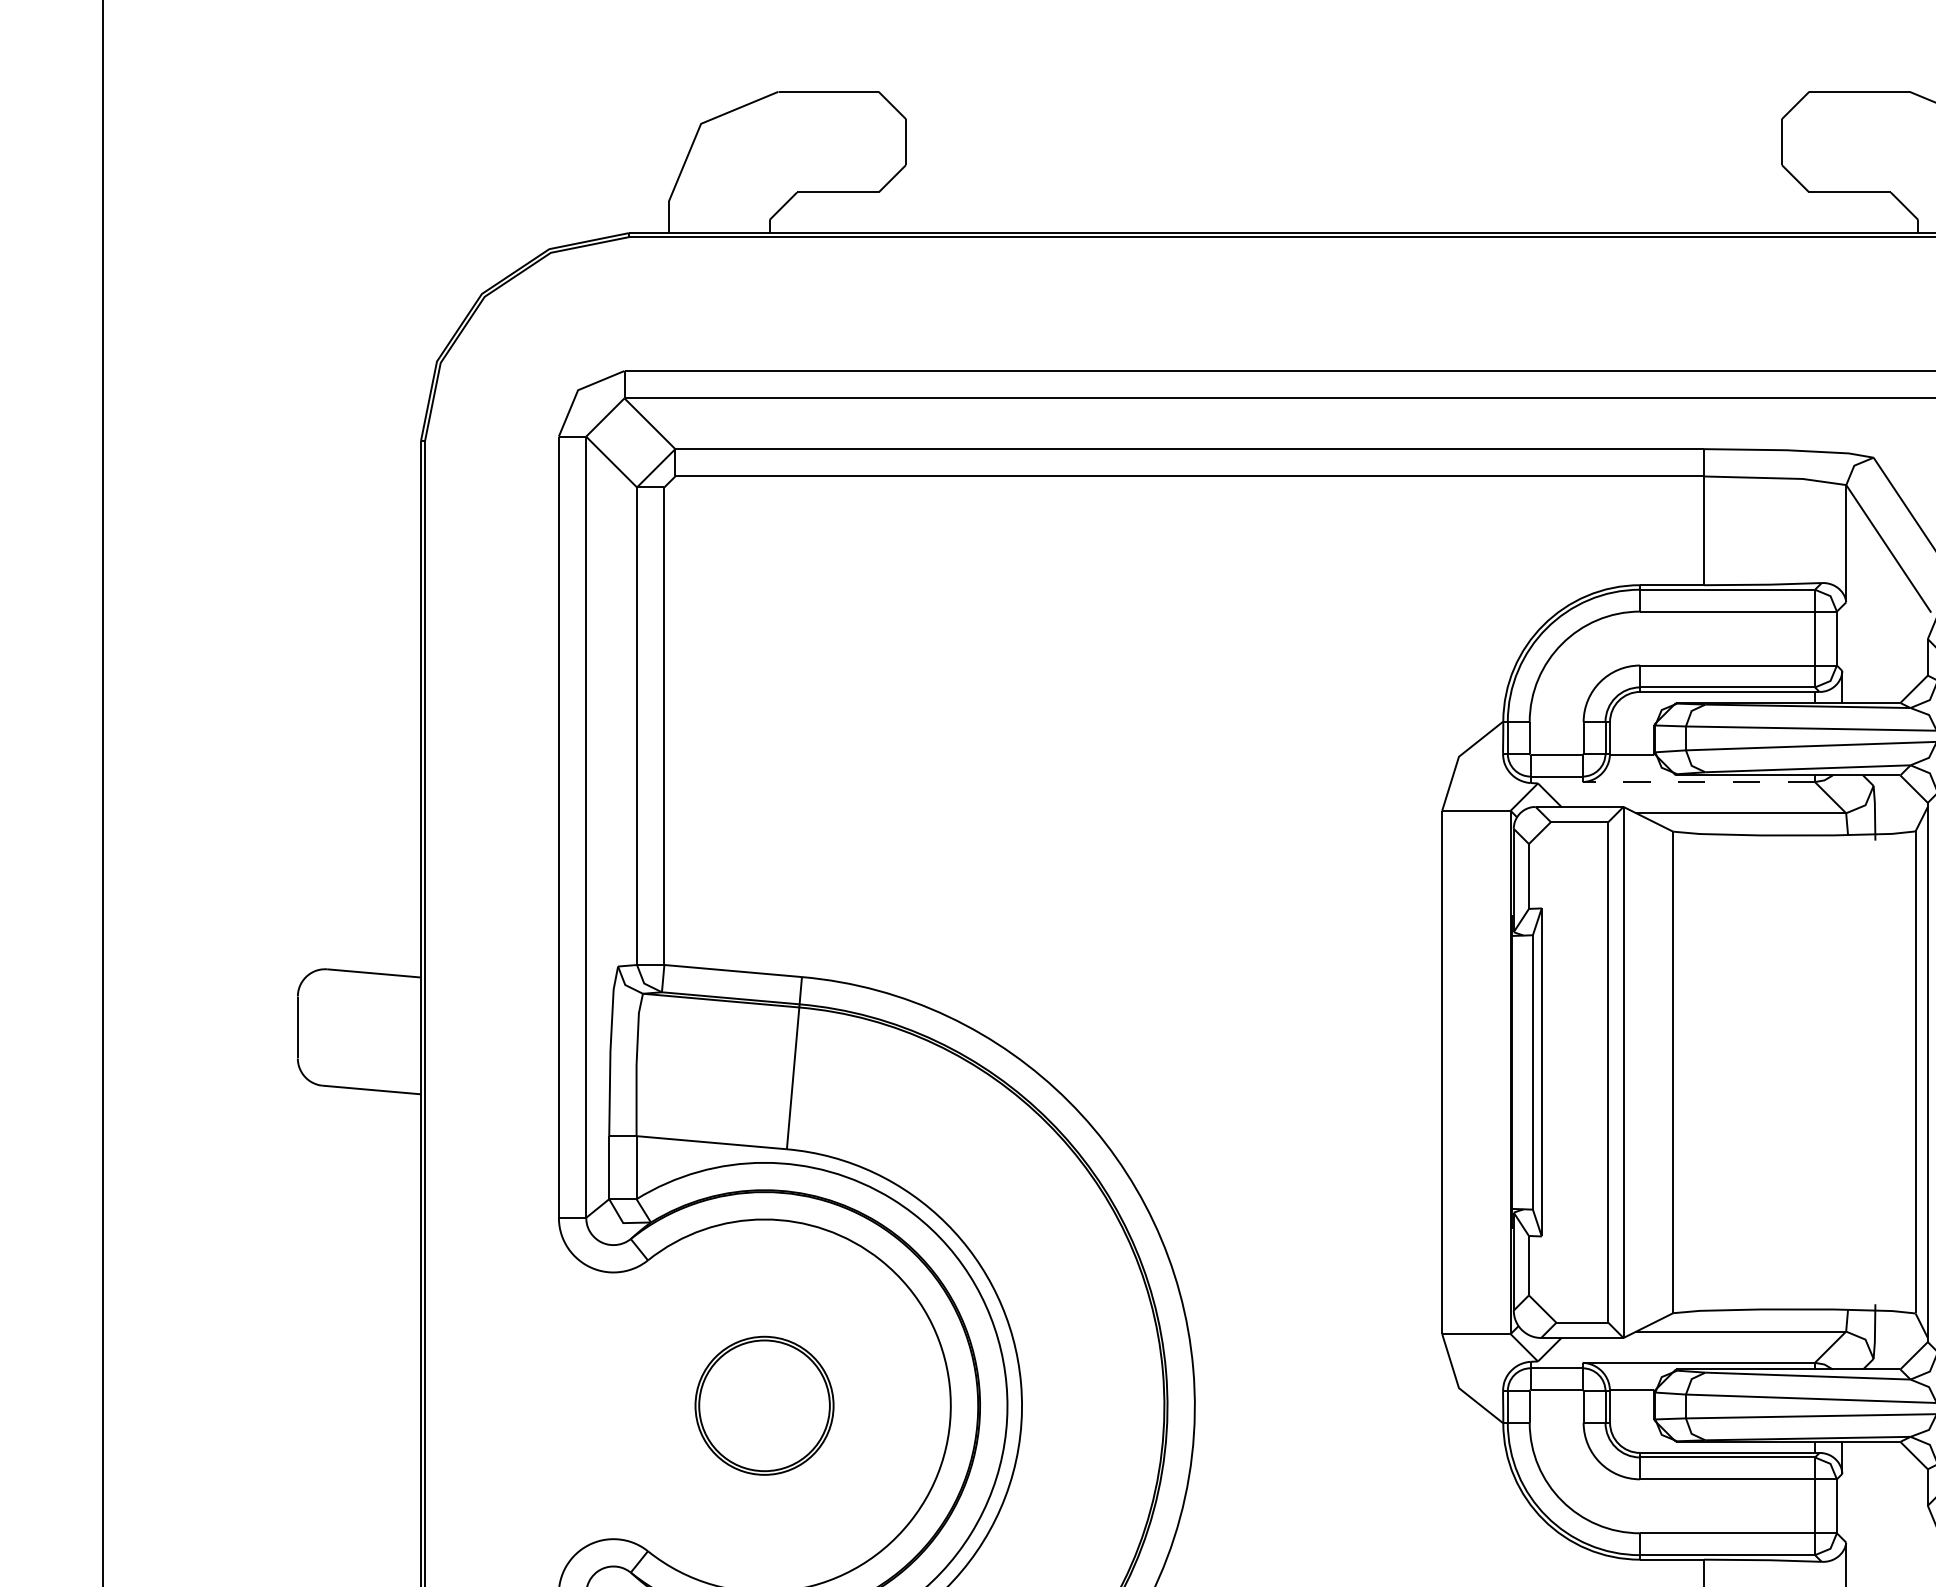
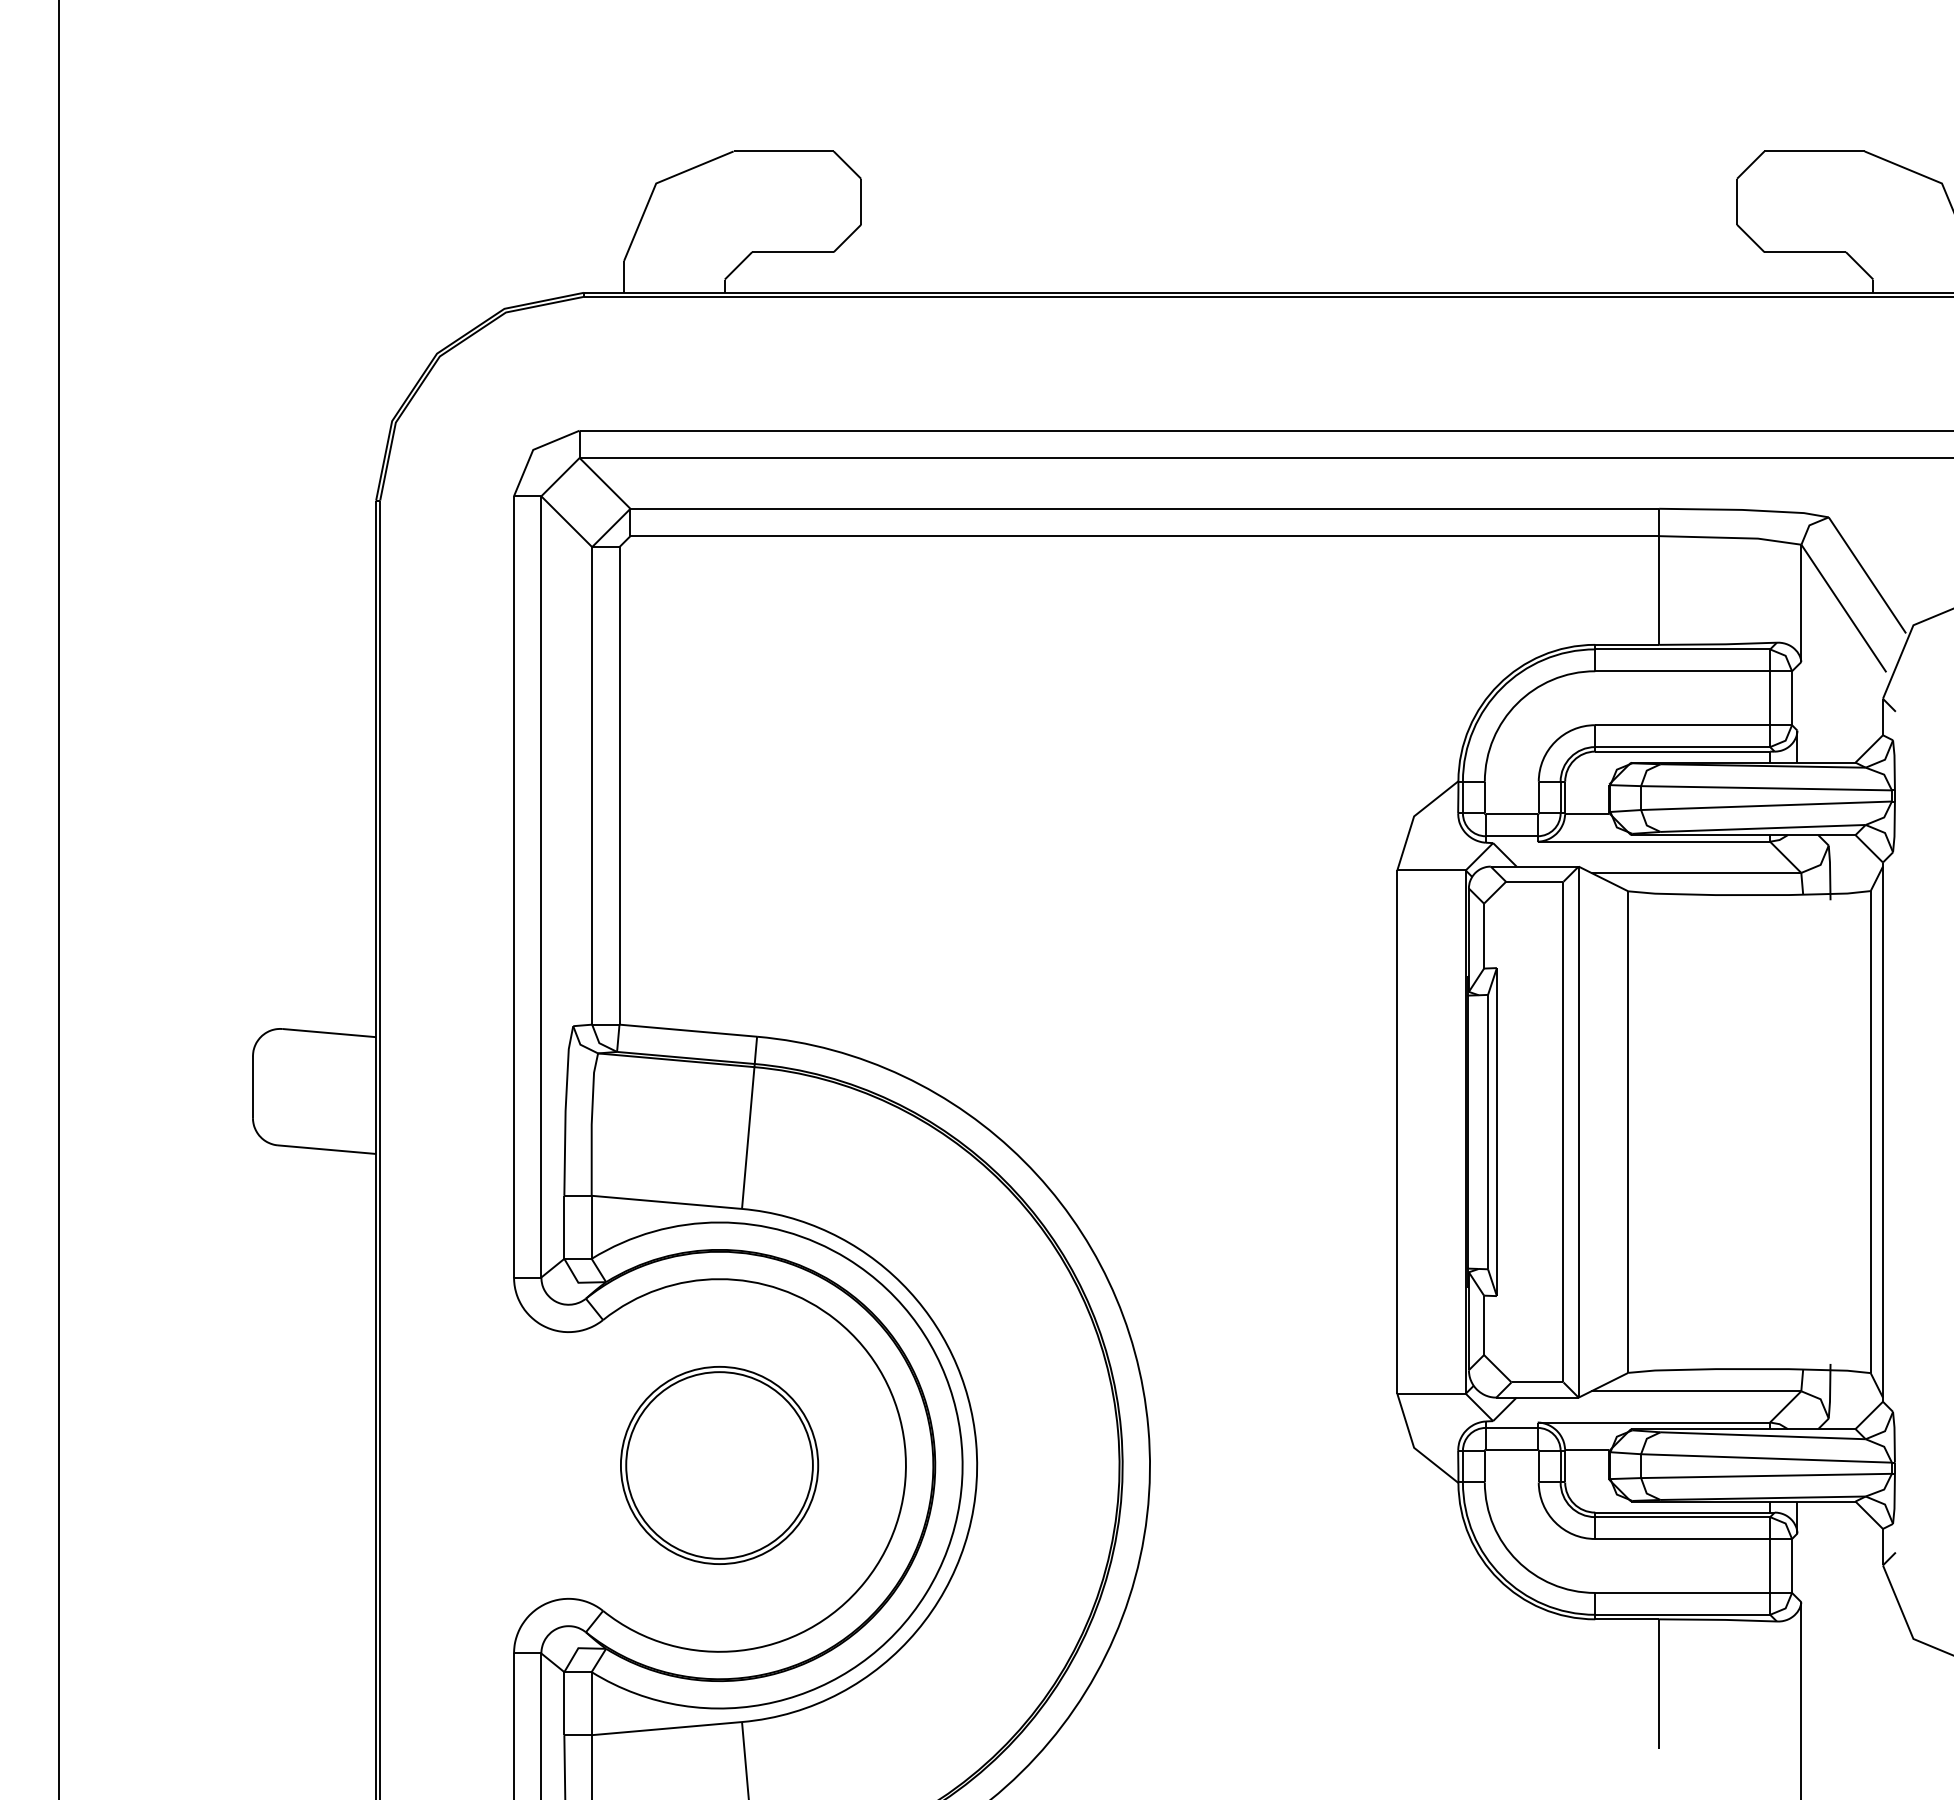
line: (1698, 781) -> (1653, 841), dashed -> solid
part: (764, 1405) -> (719, 1465), size x1.43

